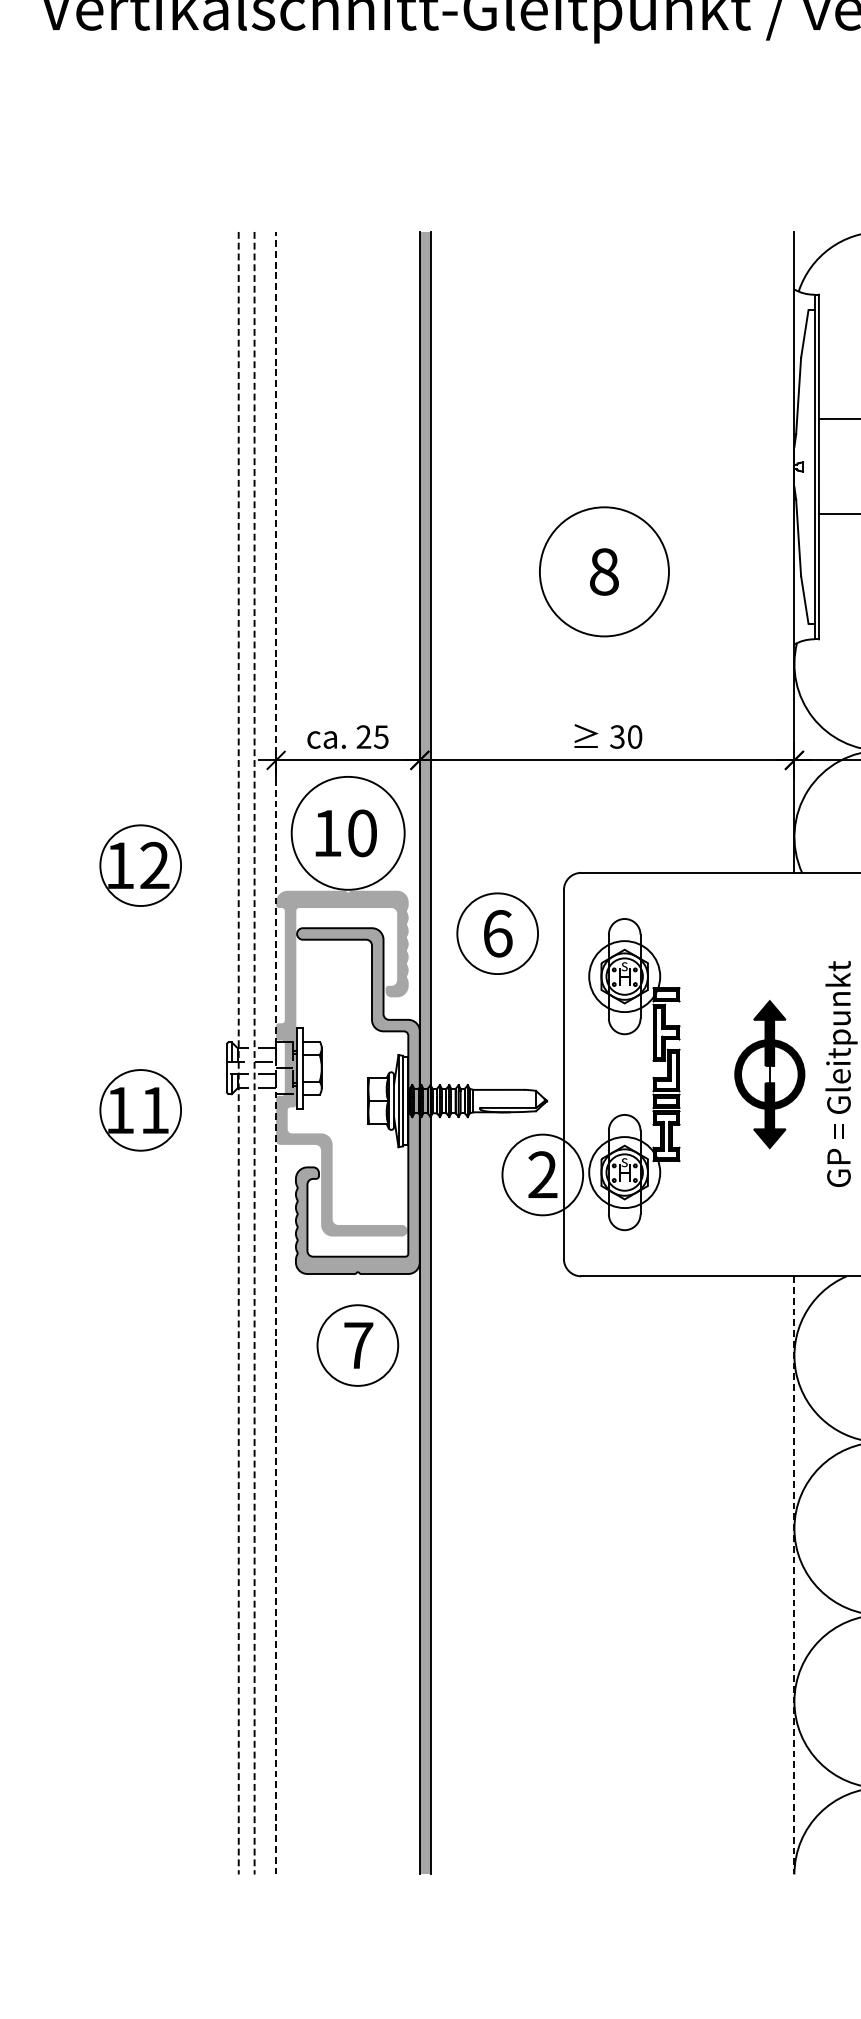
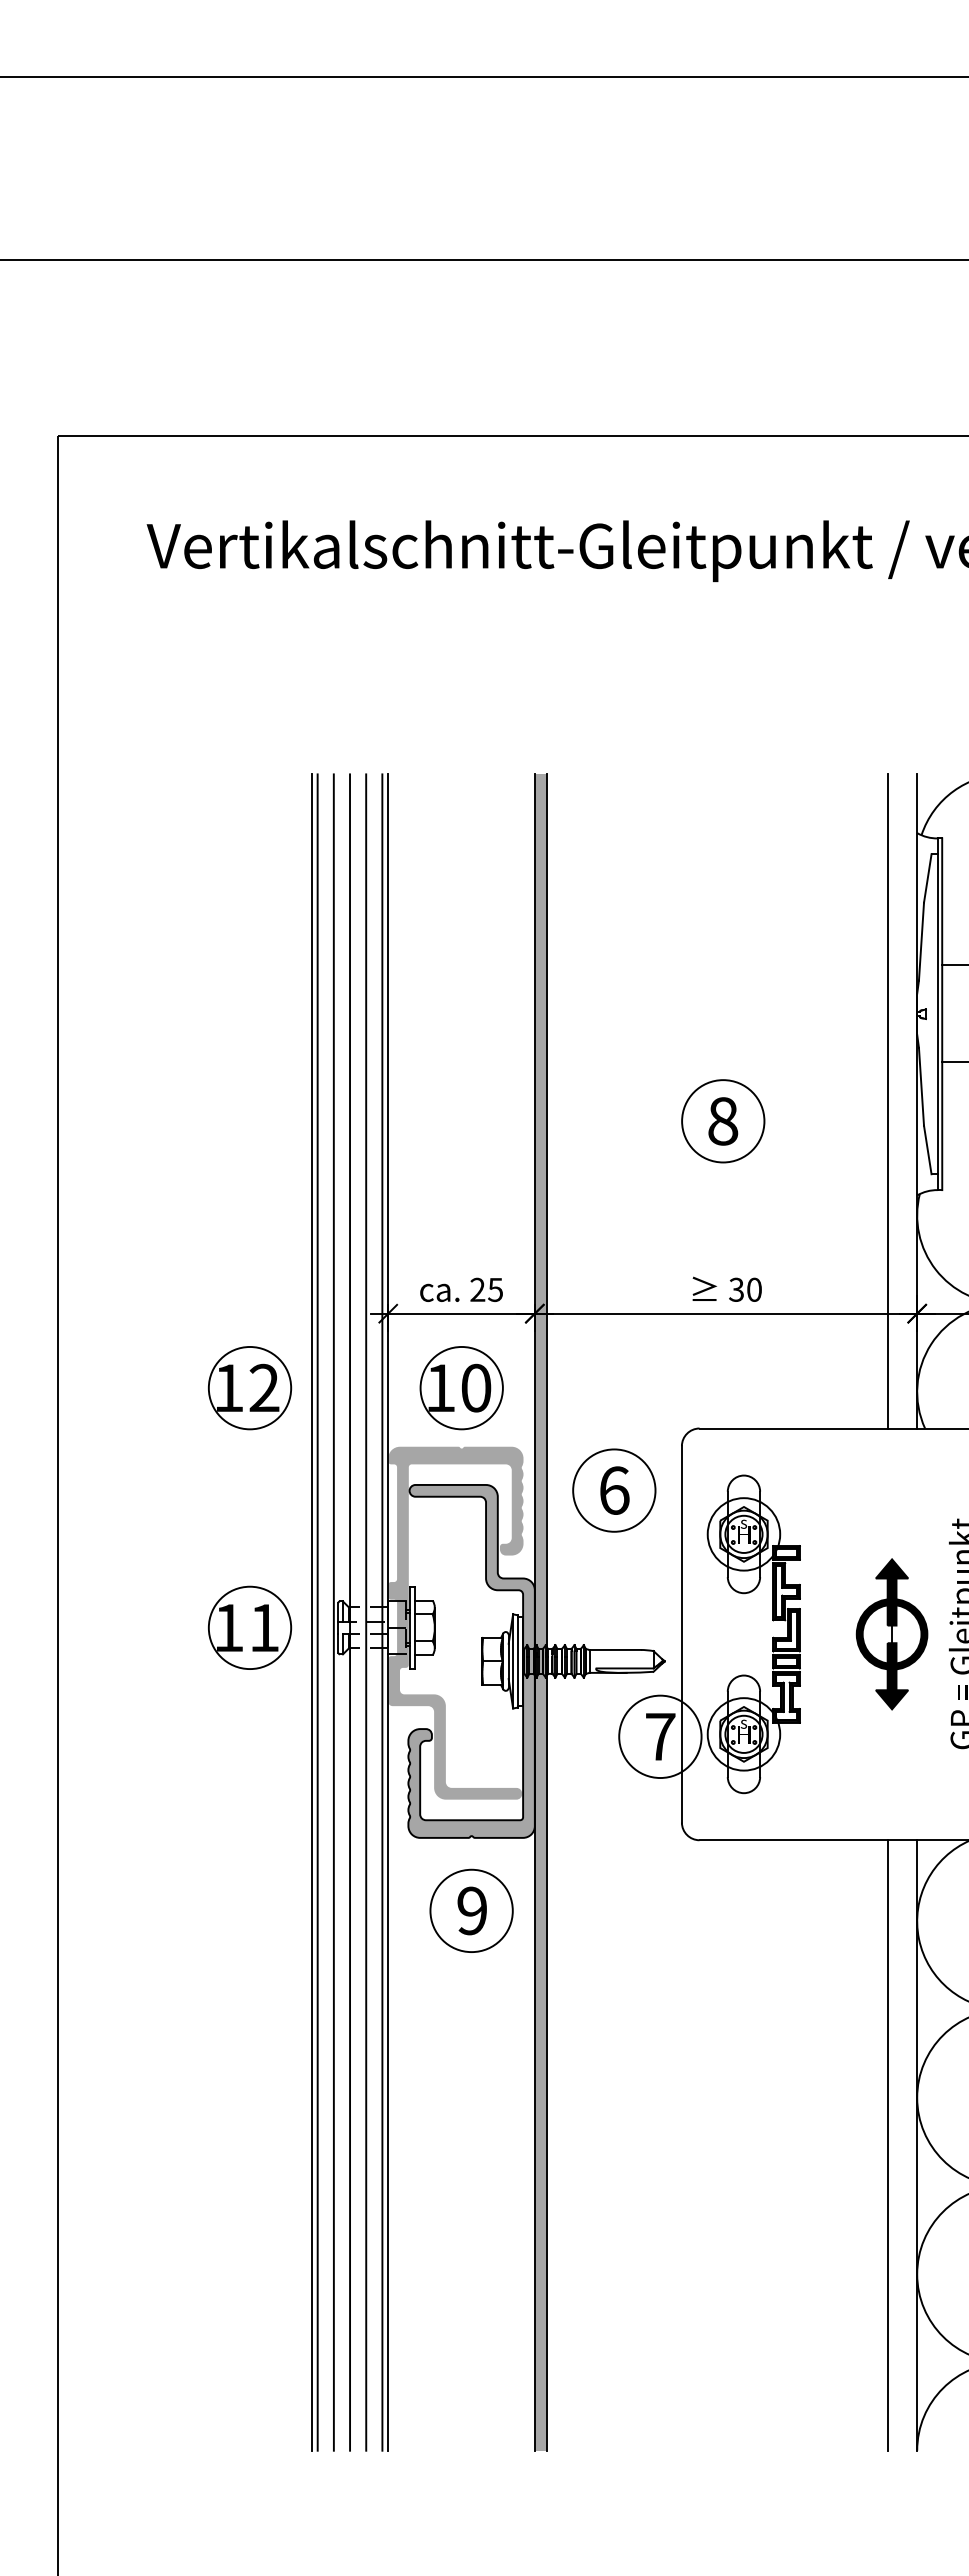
line: (765, 552) -> (887, 1101), added
circle: (604, 572) -> (723, 1121), size x0.62
circle: (347, 832) -> (461, 1387), size x0.71
part: (141, 866) -> (250, 1388), moved
line: (200, 1053) -> (311, 1612), added
line: (206, 1053) -> (317, 1612), added
line: (222, 1053) -> (333, 1612), added
line: (270, 1053) -> (382, 1612), added
line: (276, 1053) -> (388, 1612), dashed -> solid
line: (239, 1054) -> (350, 1613), dashed -> solid
line: (254, 1054) -> (366, 1613), dashed -> solid
part: (141, 1109) -> (250, 1627), moved
text: (542, 1174) -> (660, 1736), 2 -> 7
text: (358, 1345) -> (472, 1910), 7 -> 9
line: (765, 1575) -> (887, 2145), added
line: (794, 1575) -> (917, 2145), dashed -> solid

